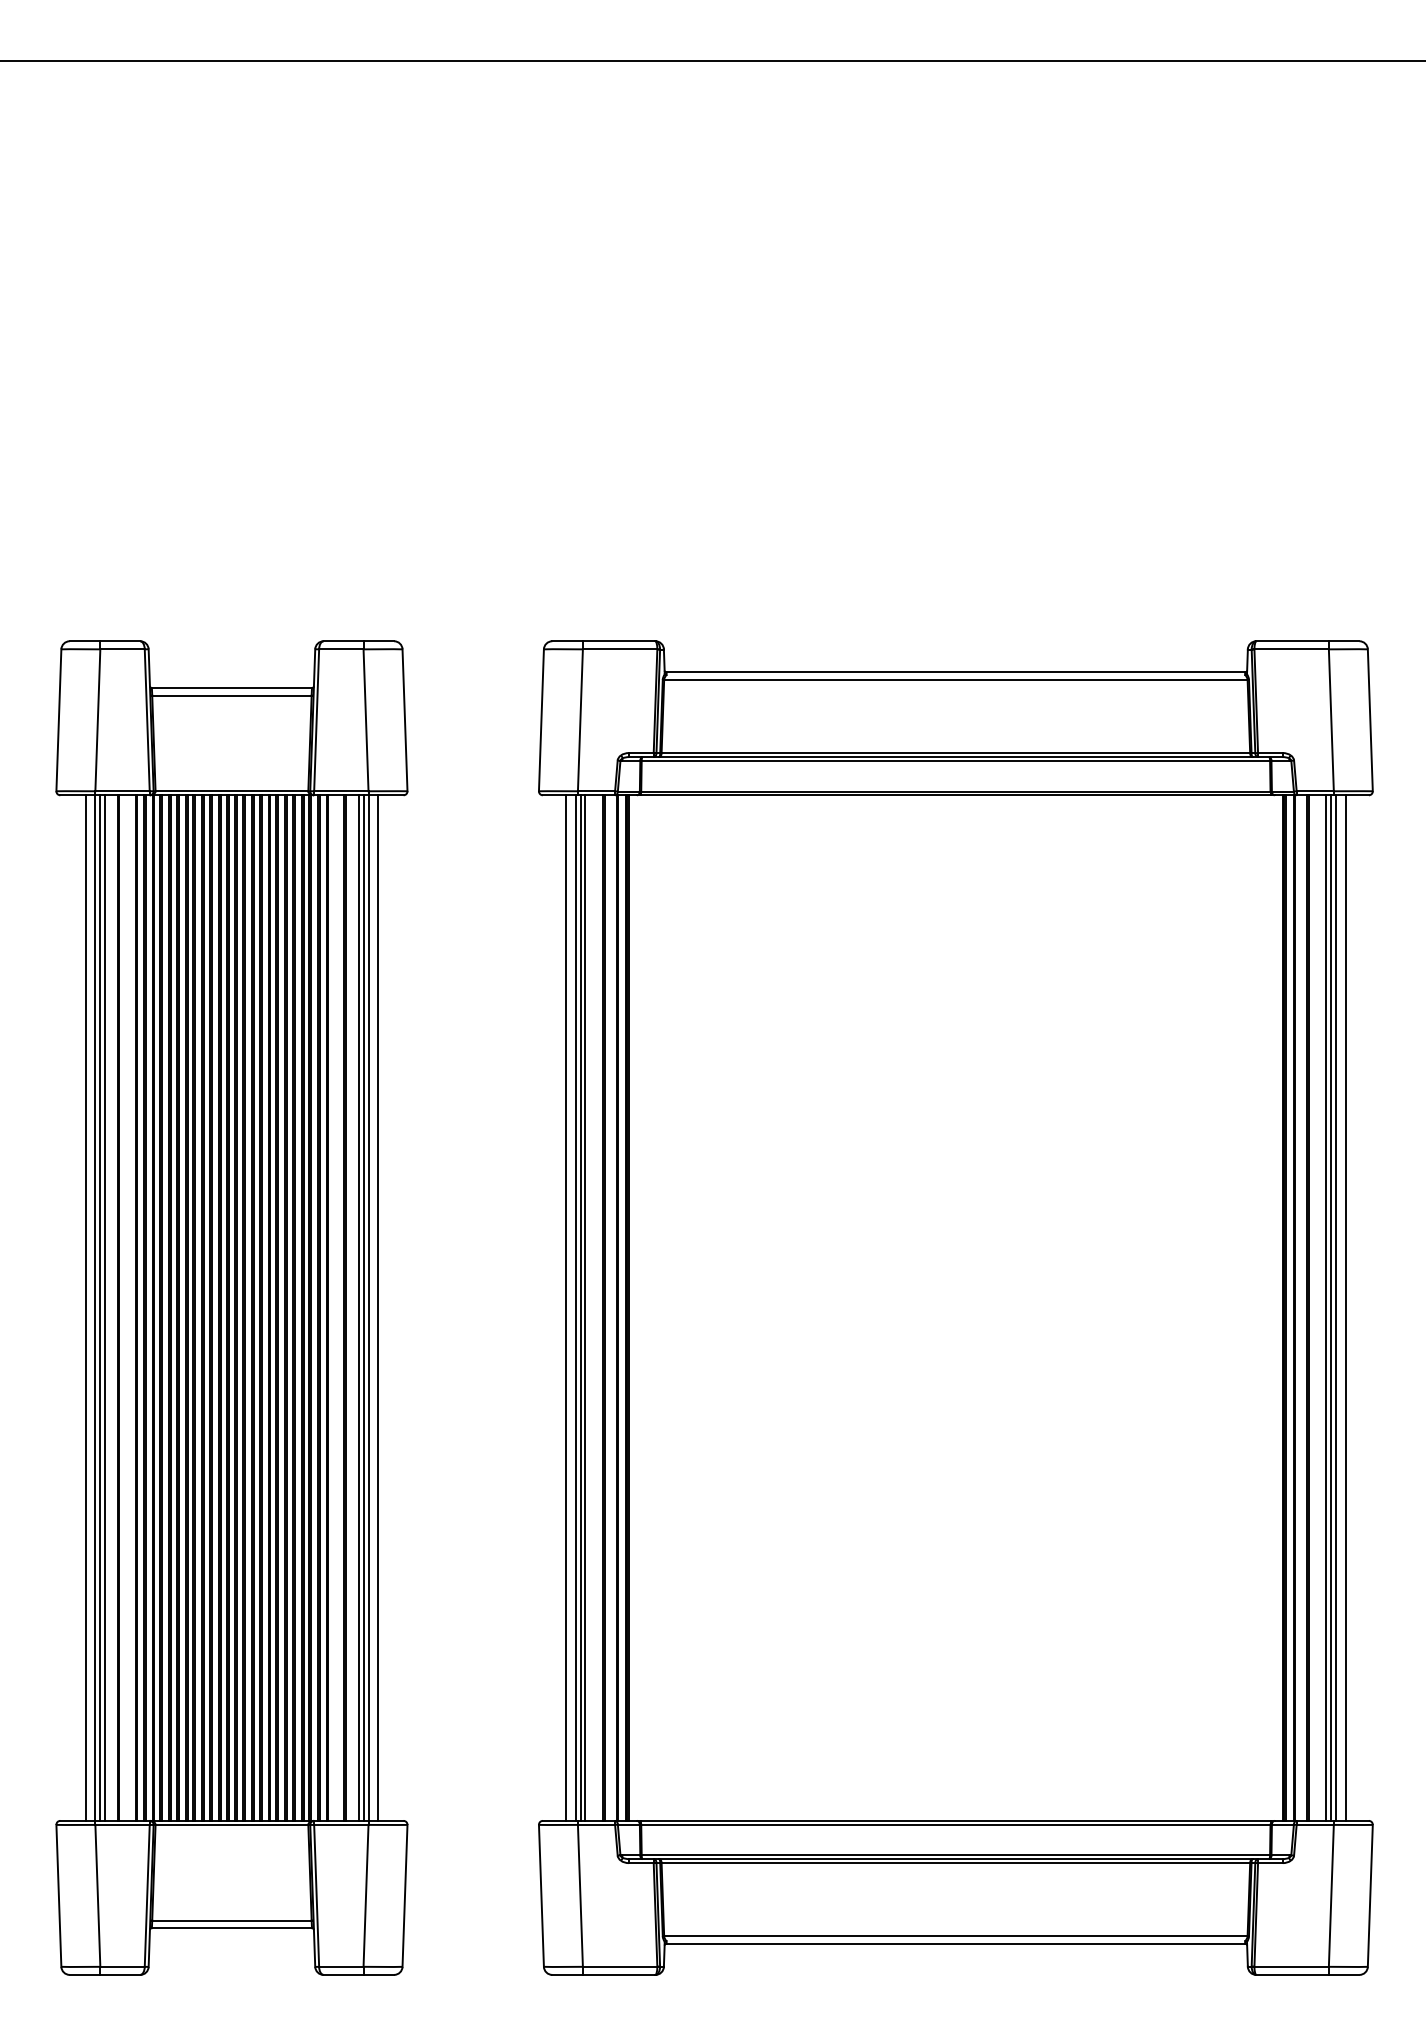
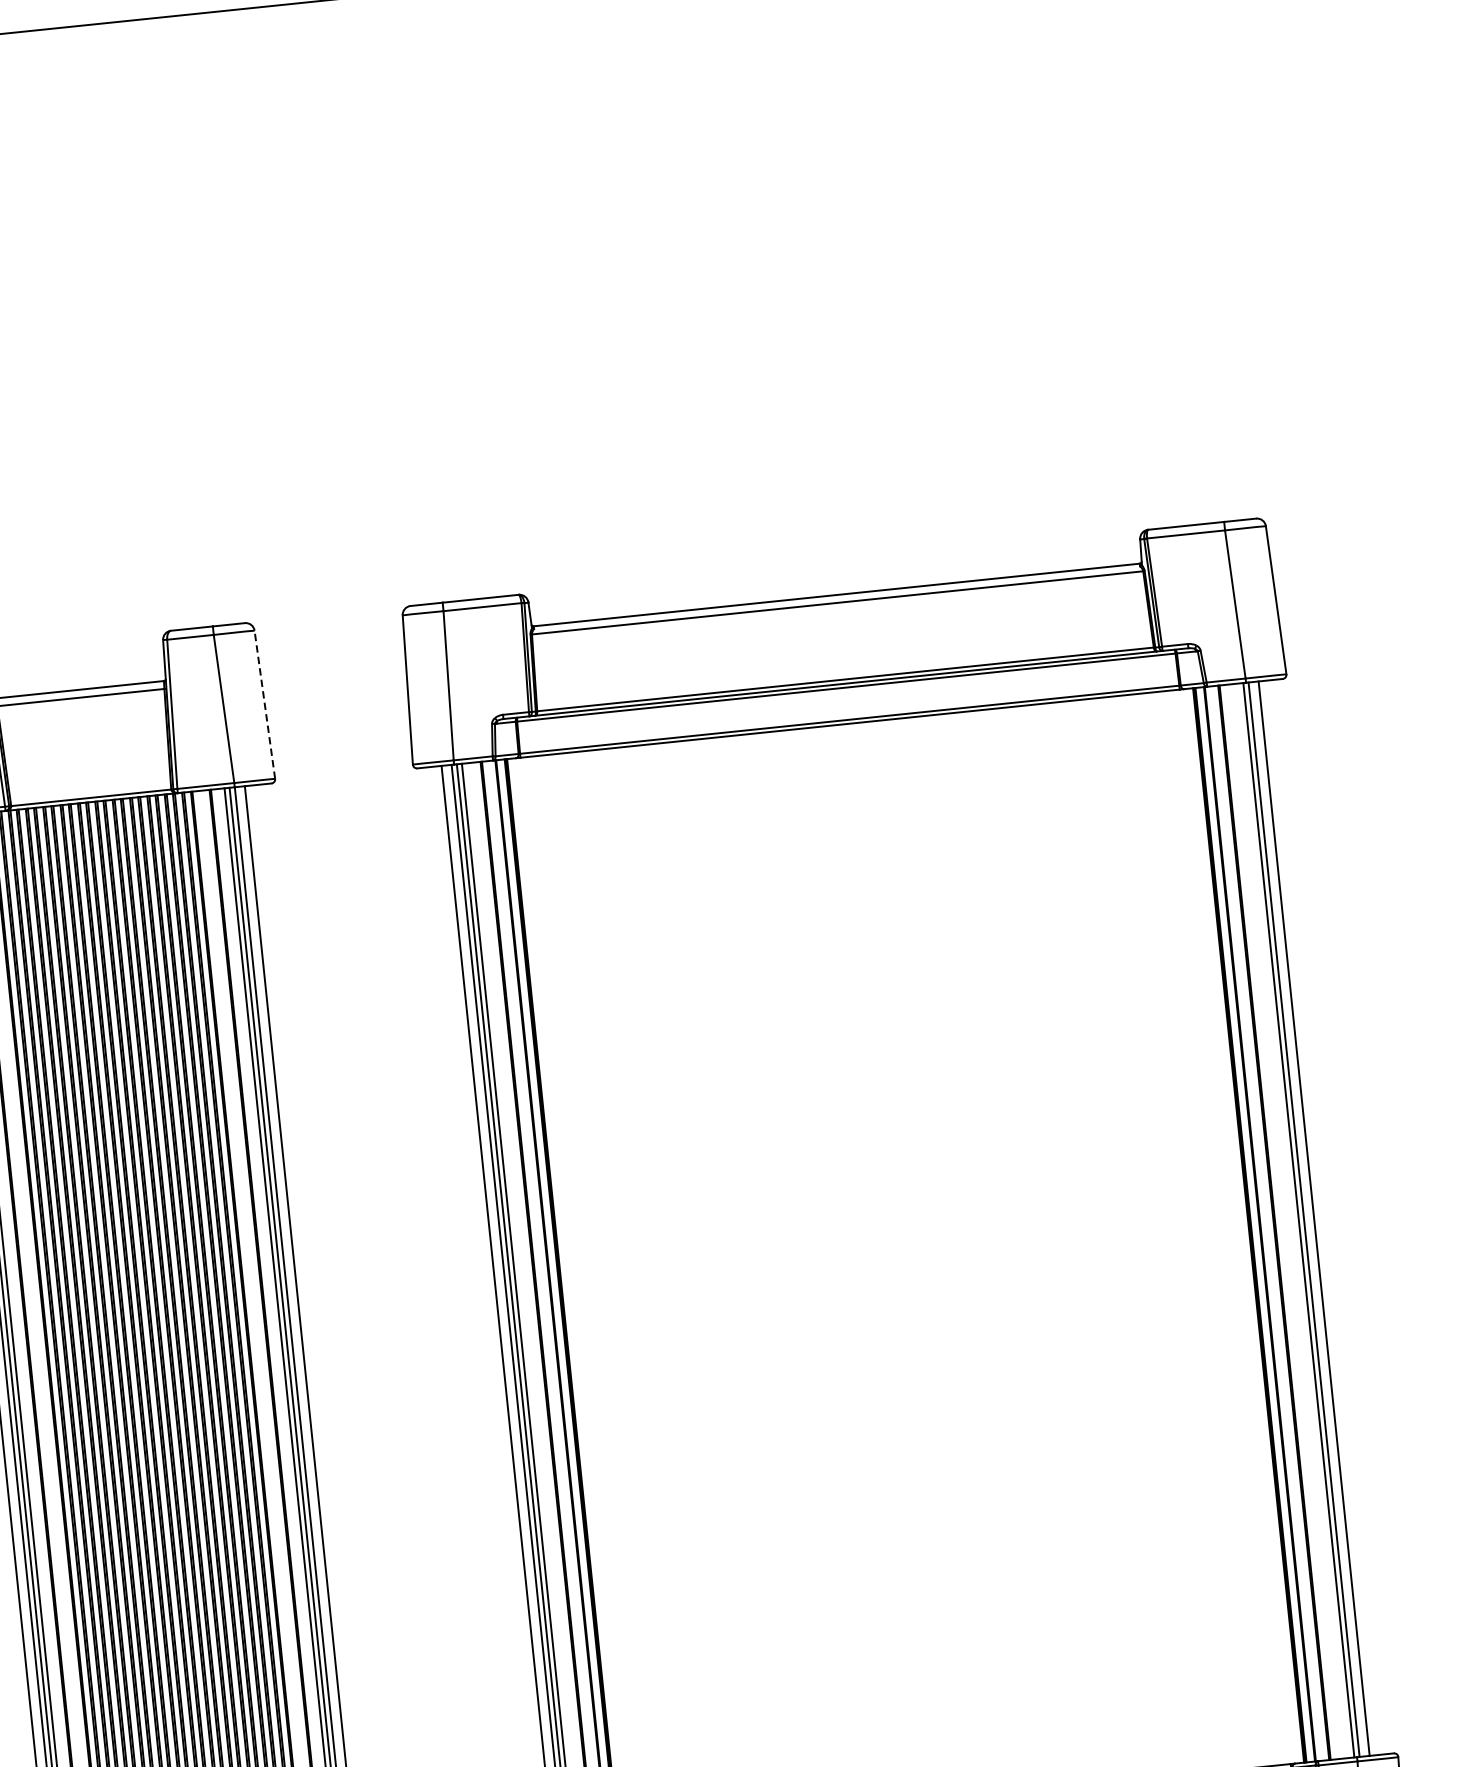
line: (405, 720) -> (265, 704), solid -> dashed
line: (1326, 1307) -> (1293, 1220), removed

